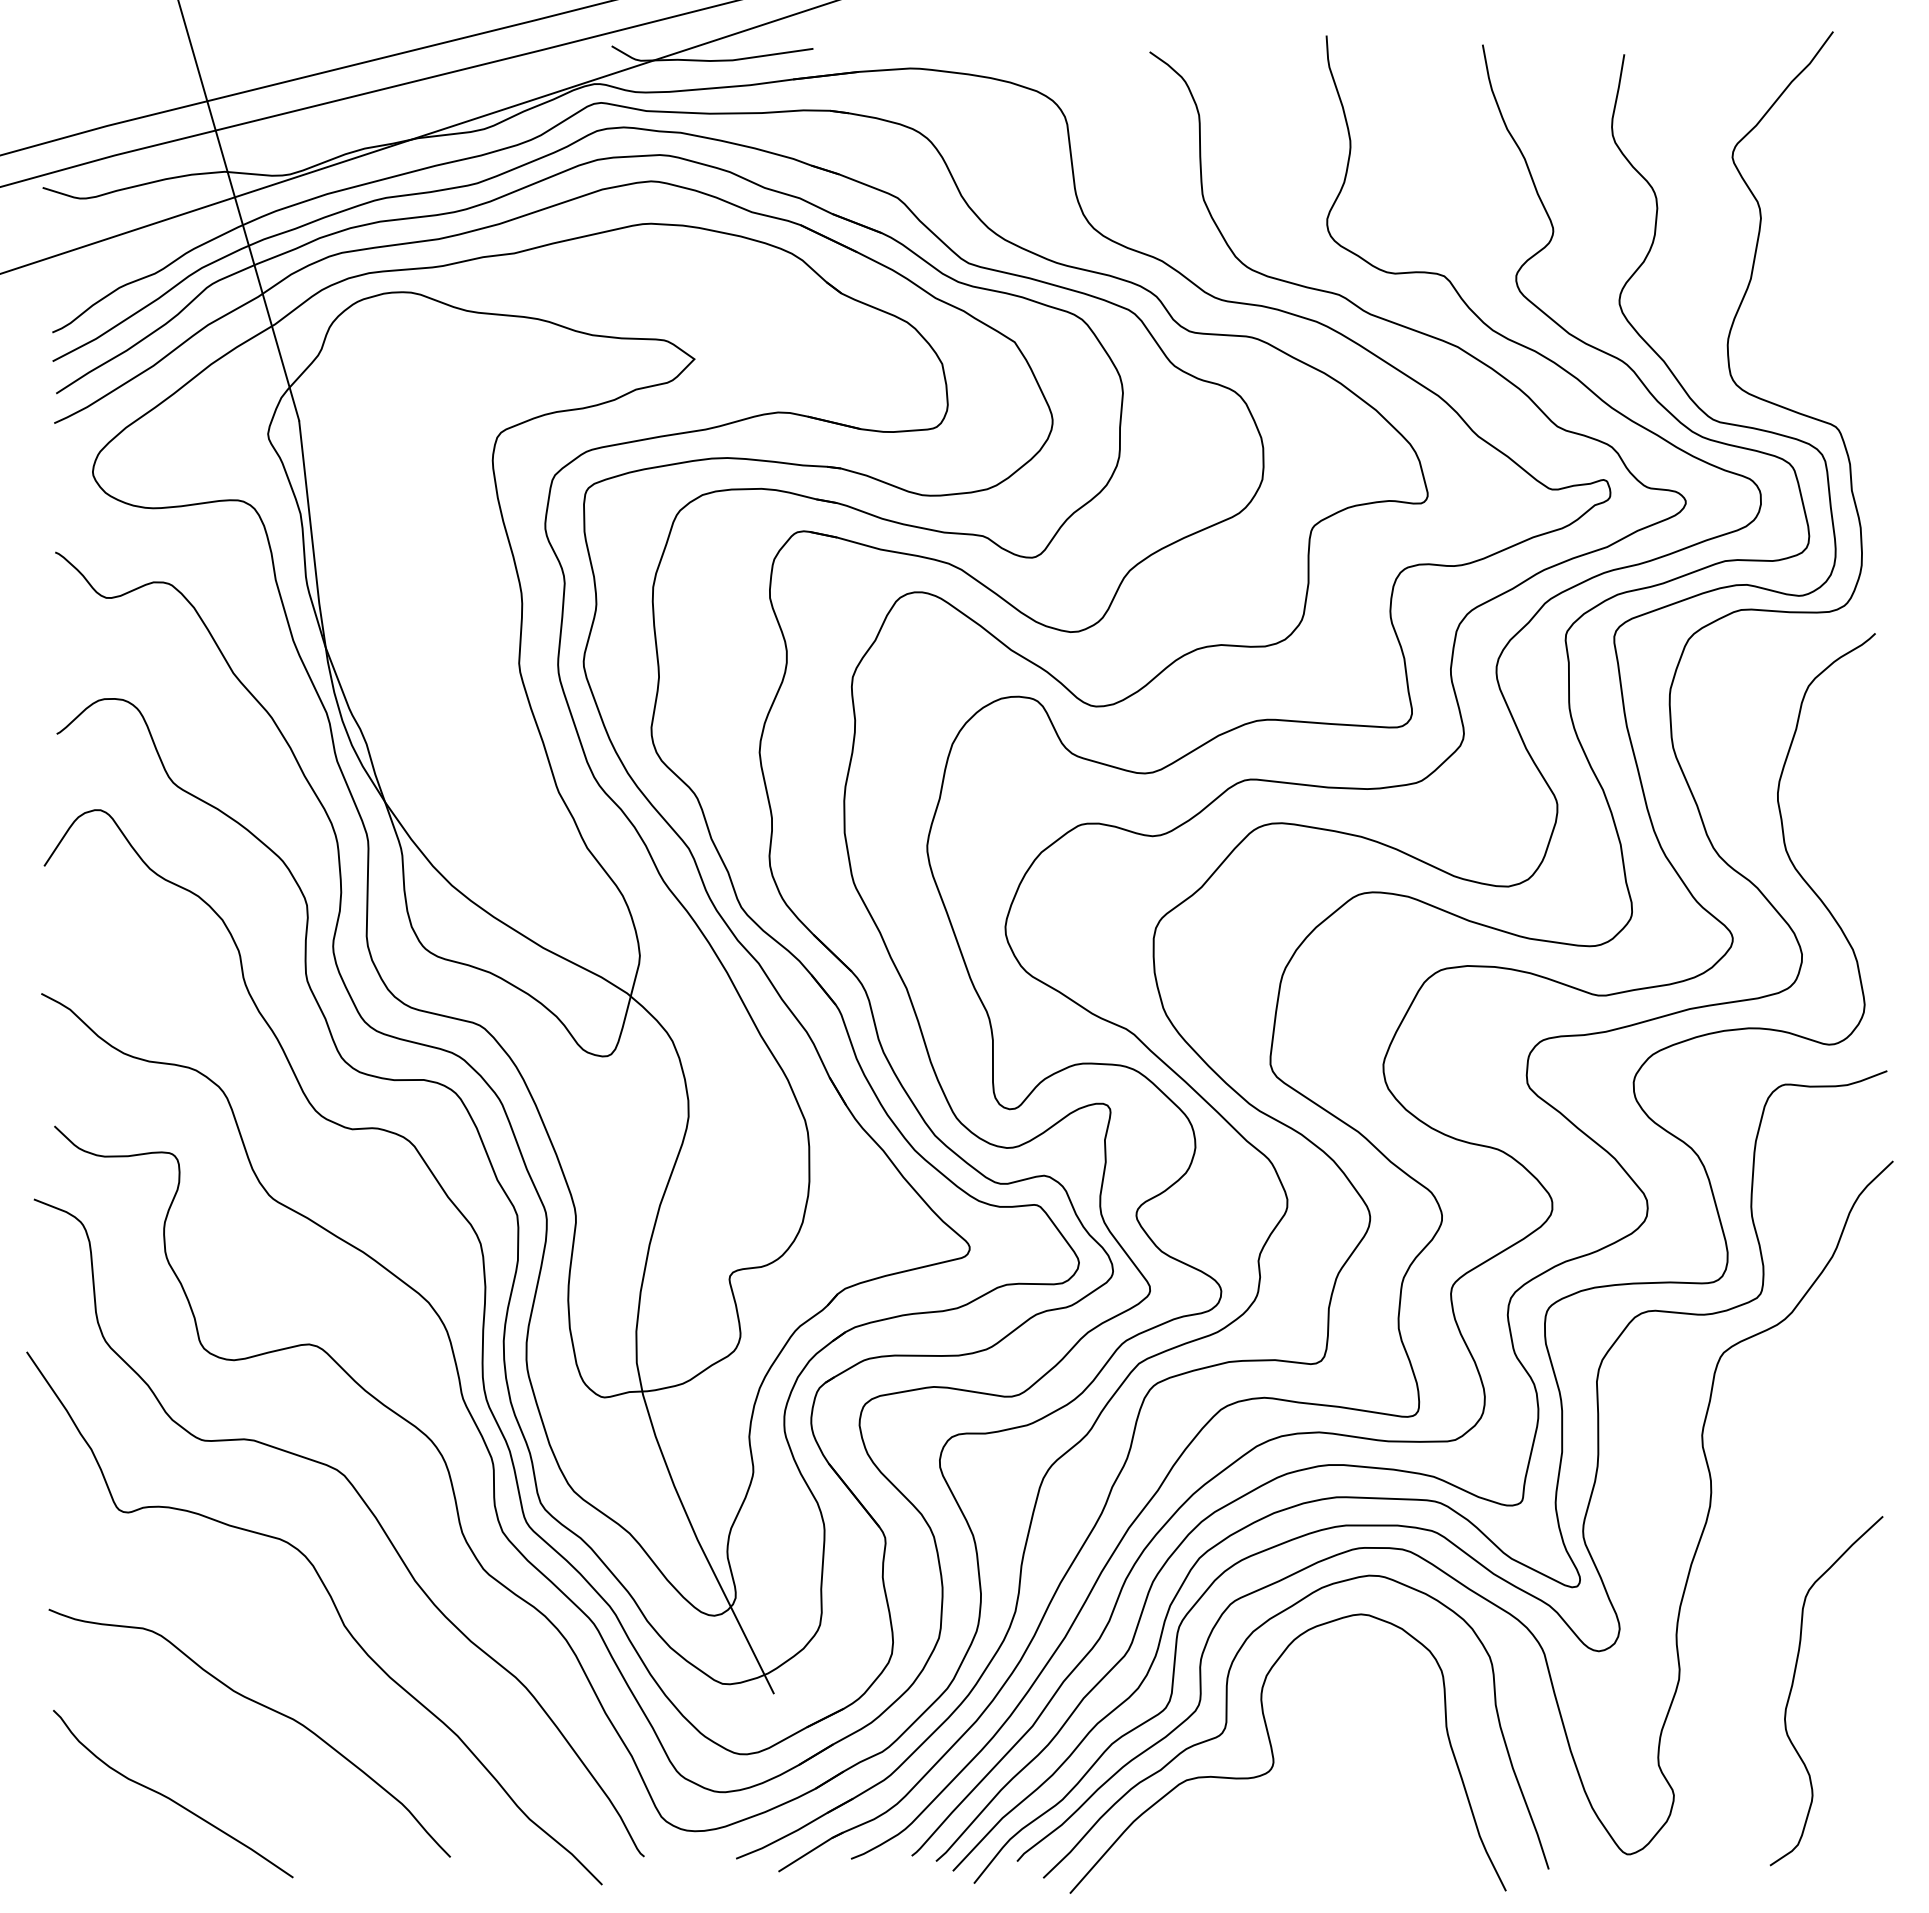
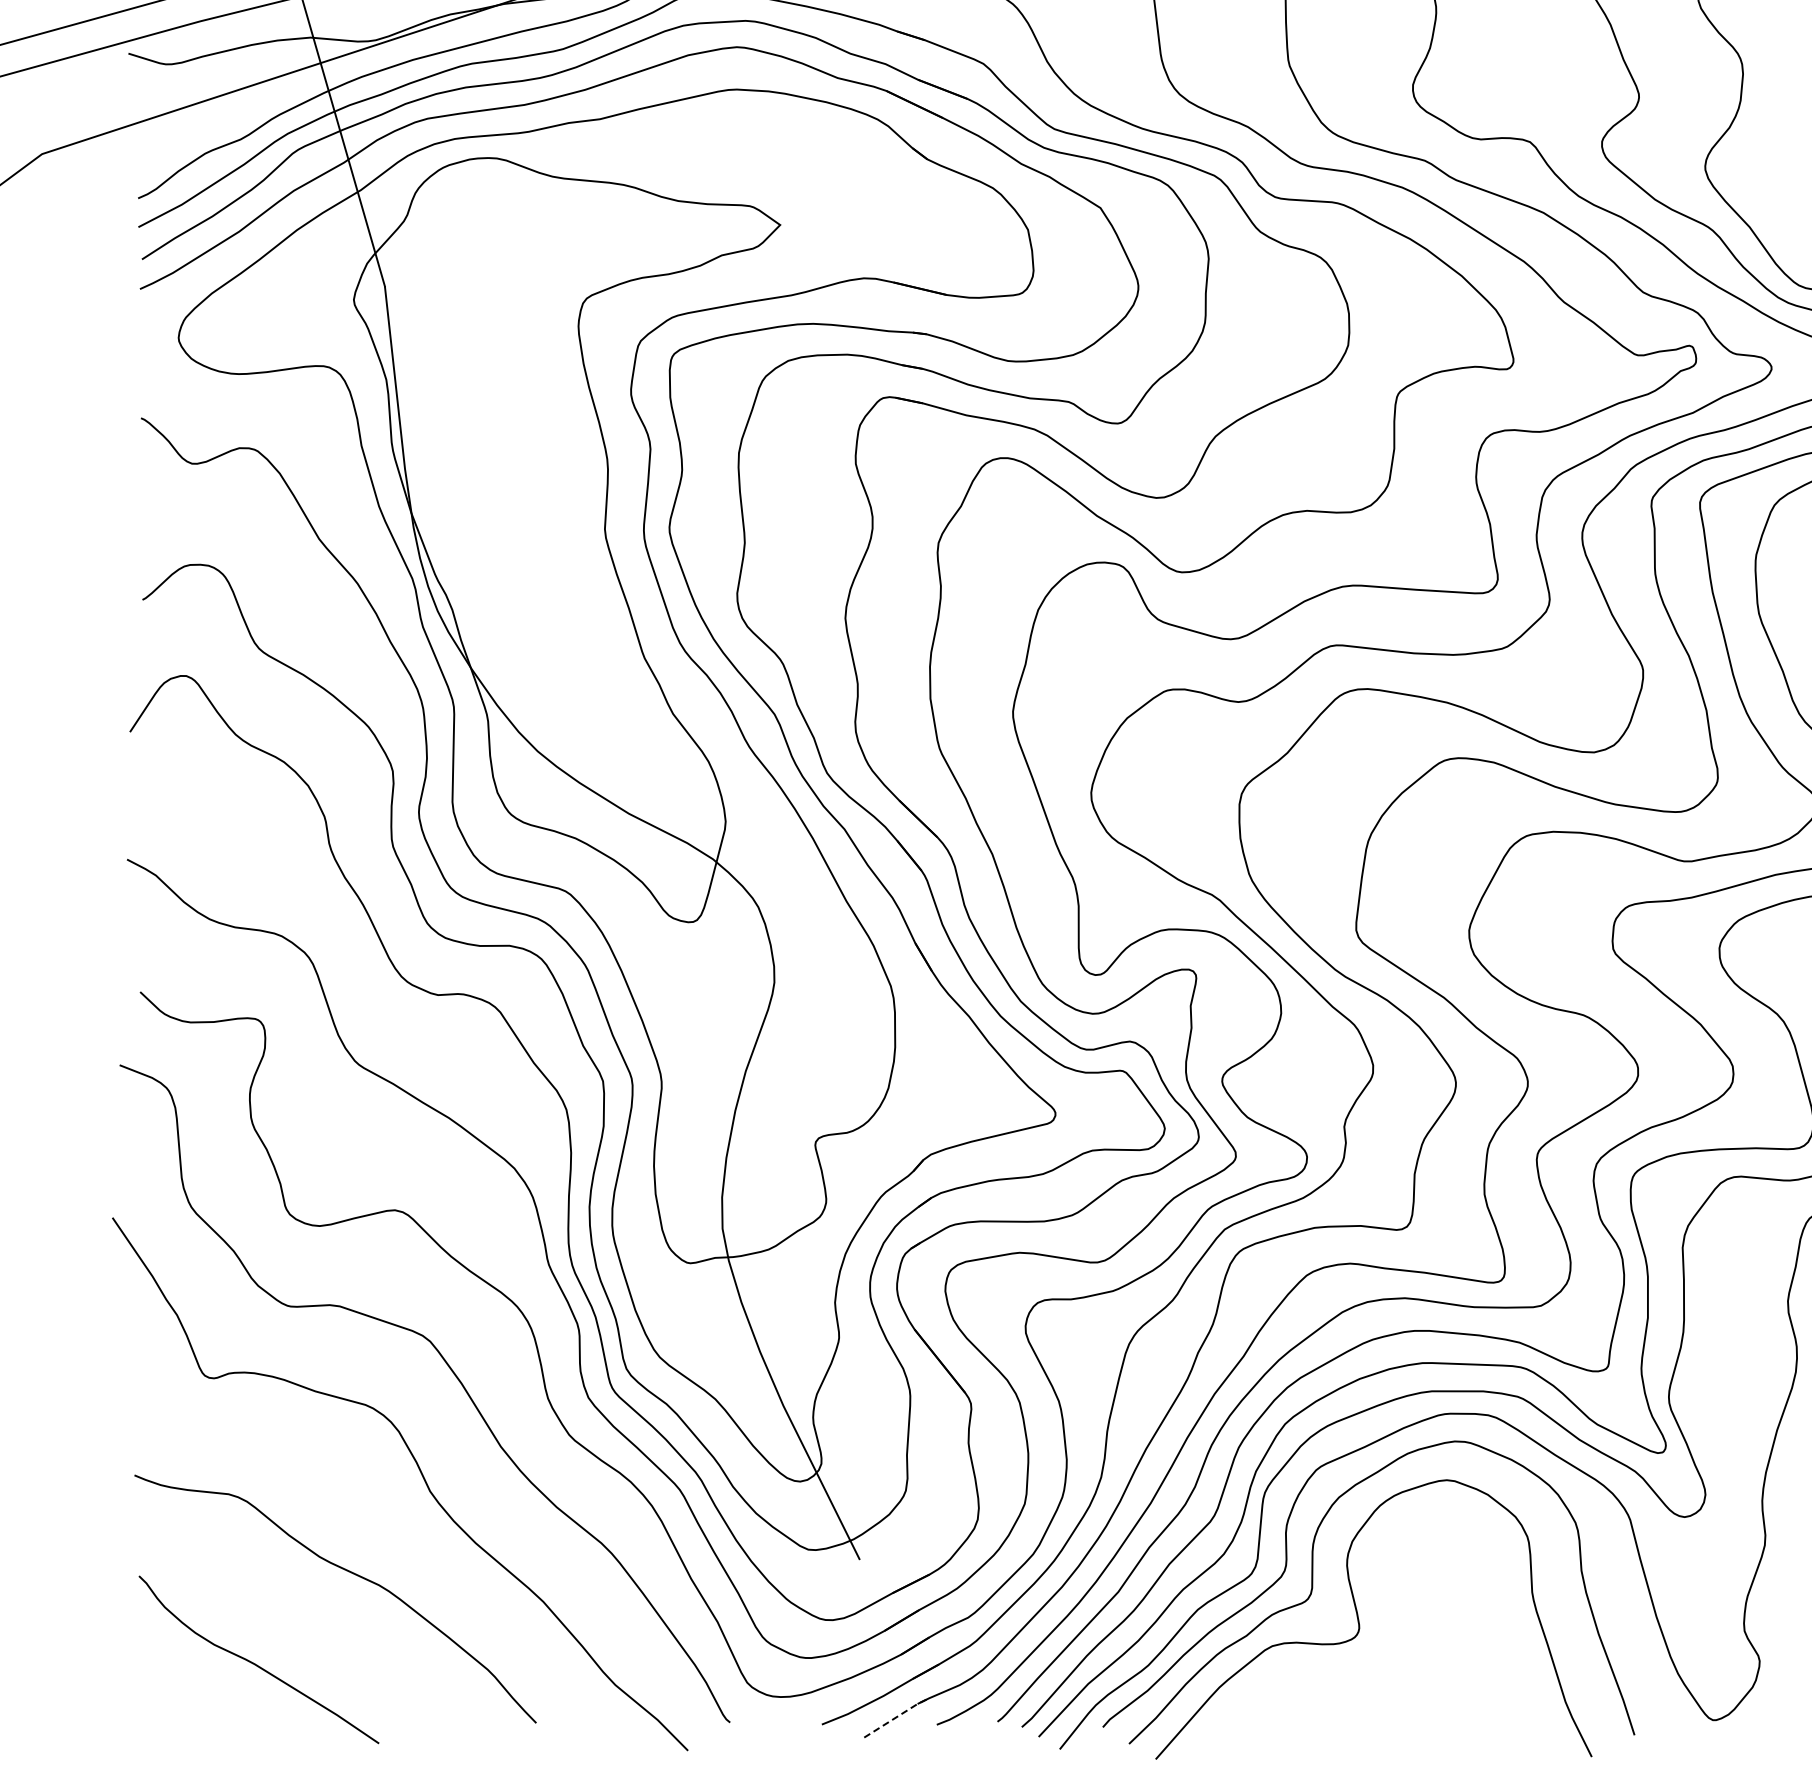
line: (811, 1851) -> (897, 1717), solid -> dashed

